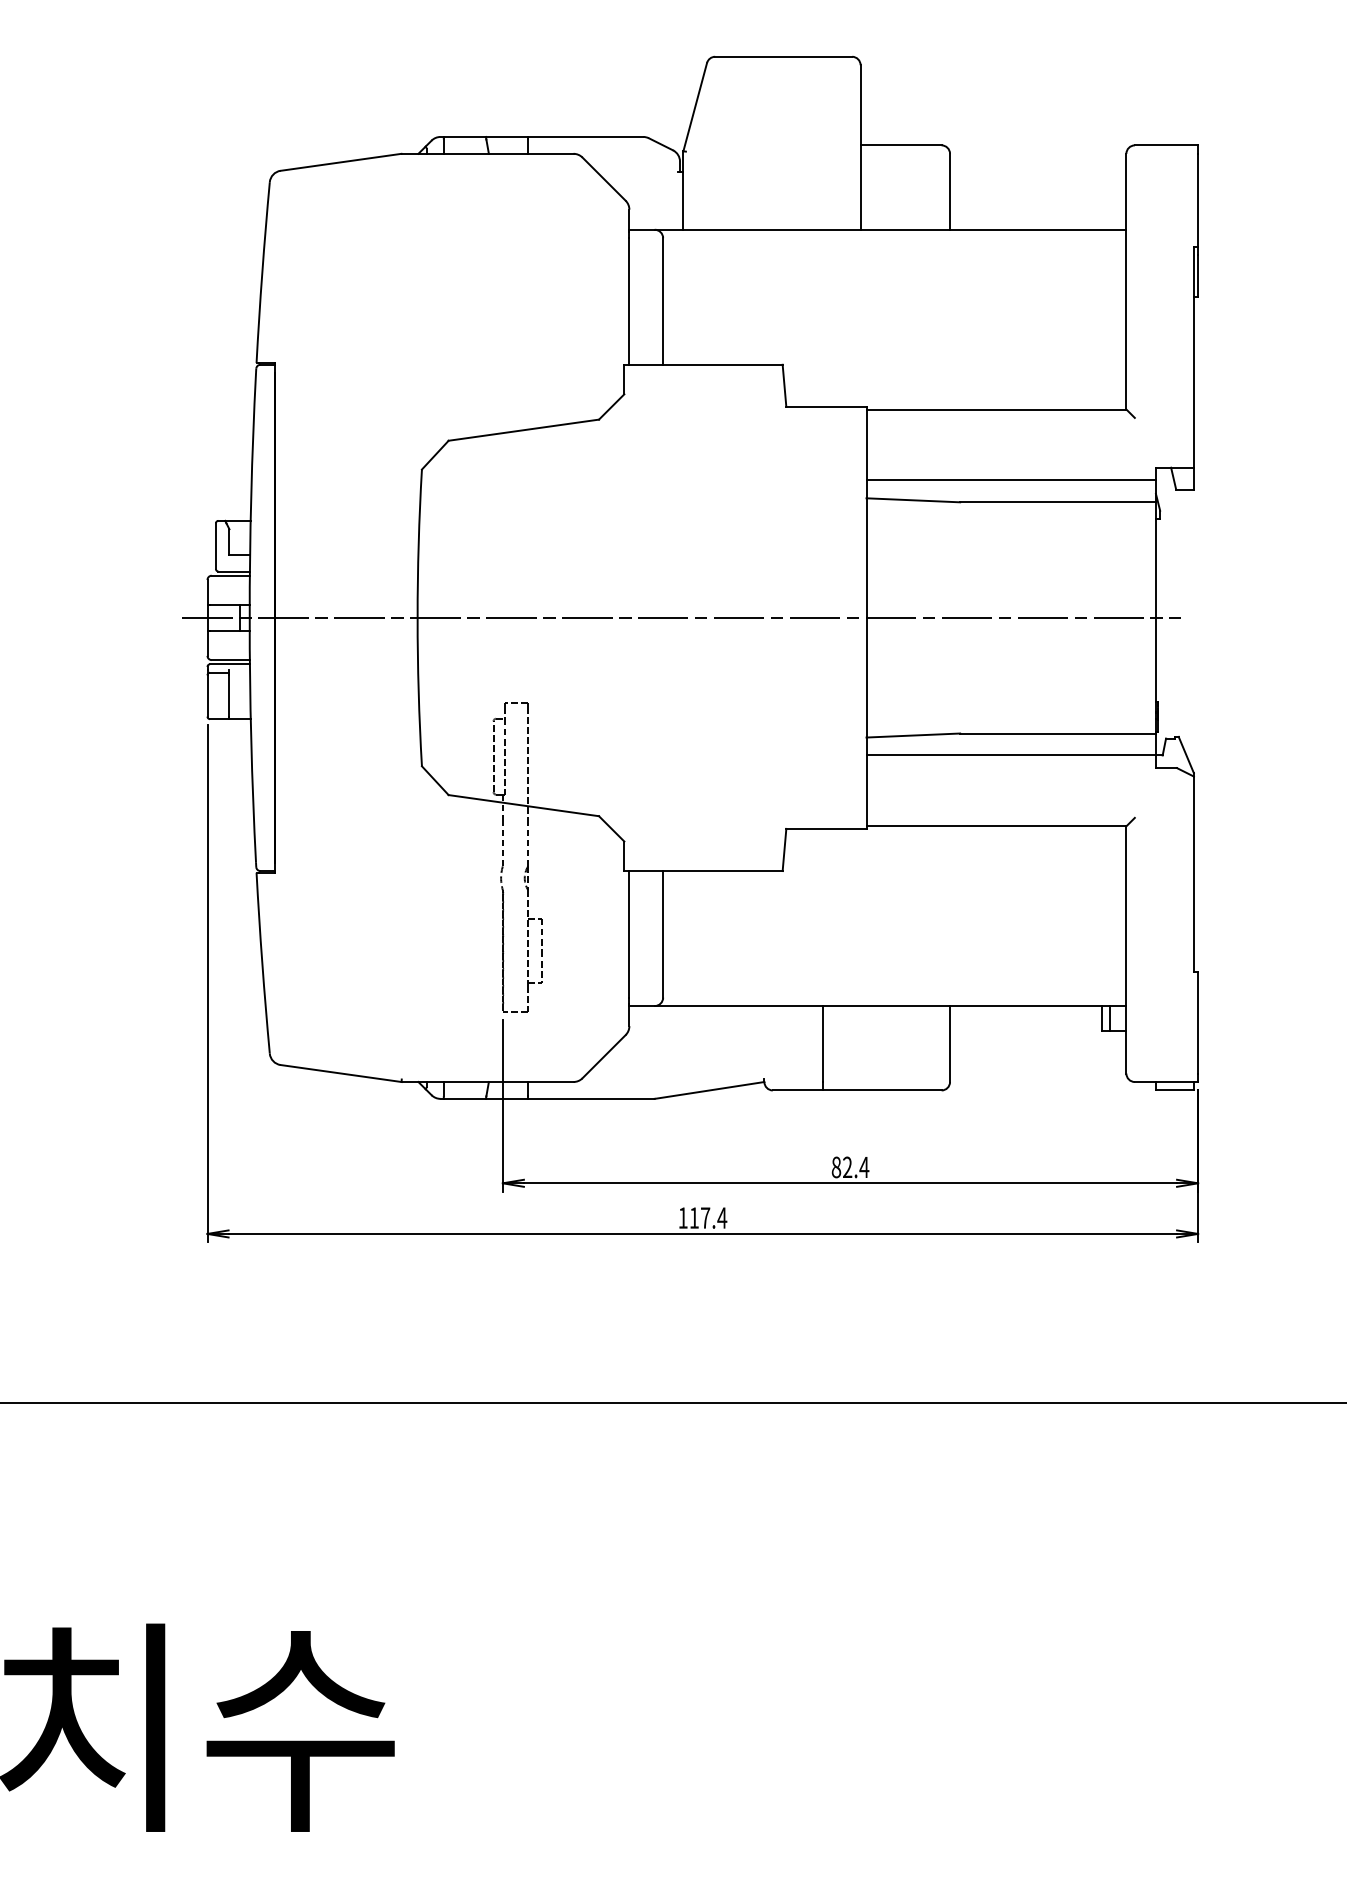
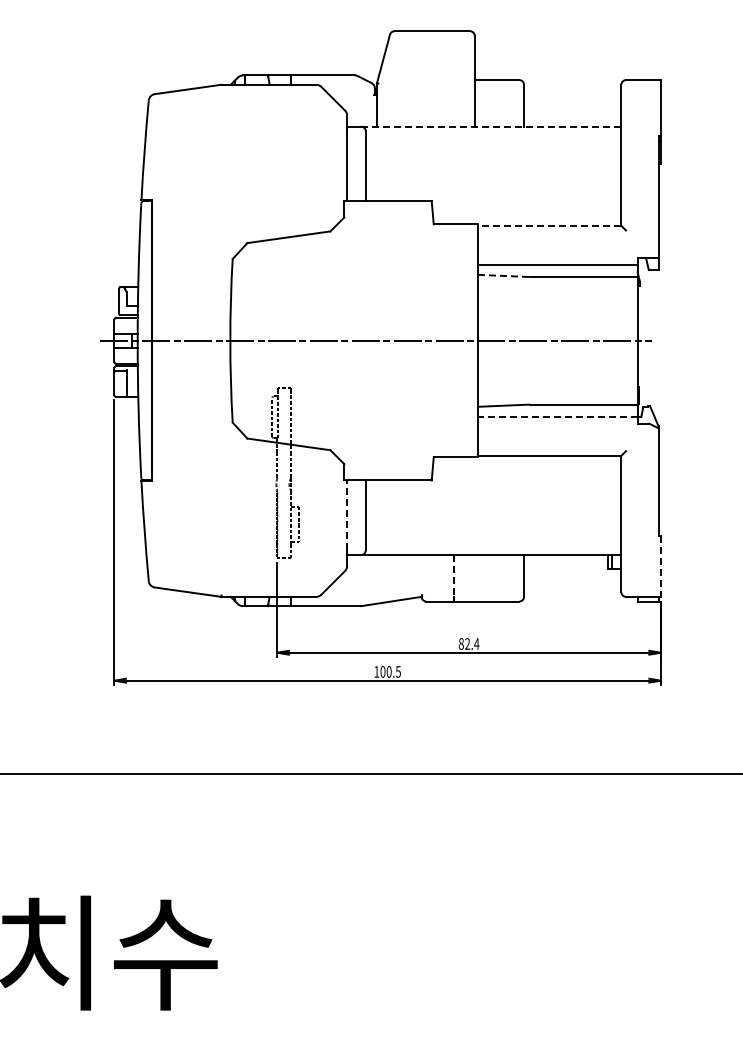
line: (891, 229) -> (491, 126), solid -> dashed
line: (996, 408) -> (549, 225), solid -> dashed
line: (912, 499) -> (503, 275), solid -> dashed
line: (1010, 755) -> (557, 416), solid -> dashed
line: (629, 934) -> (347, 515), solid -> dashed
line: (1197, 1023) -> (660, 564), solid -> dashed
line: (823, 1043) -> (454, 575), solid -> dashed
text: (707, 1217) -> (390, 671), 117.4 -> 100.5

